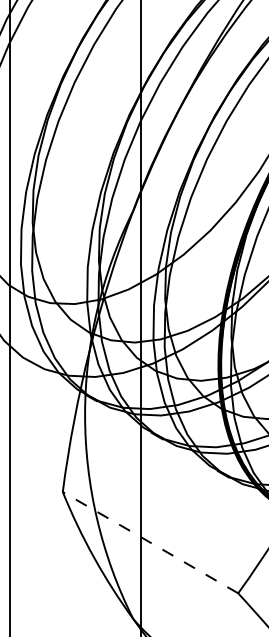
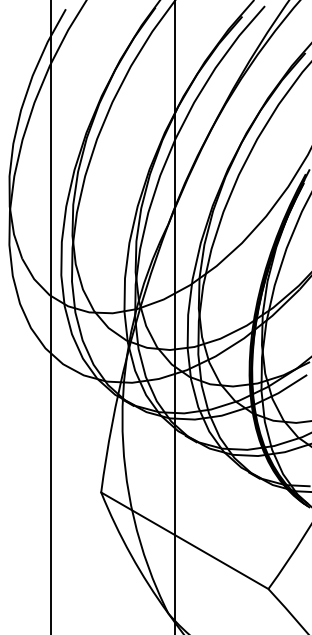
line: (150, 542) -> (184, 540), dashed -> solid

